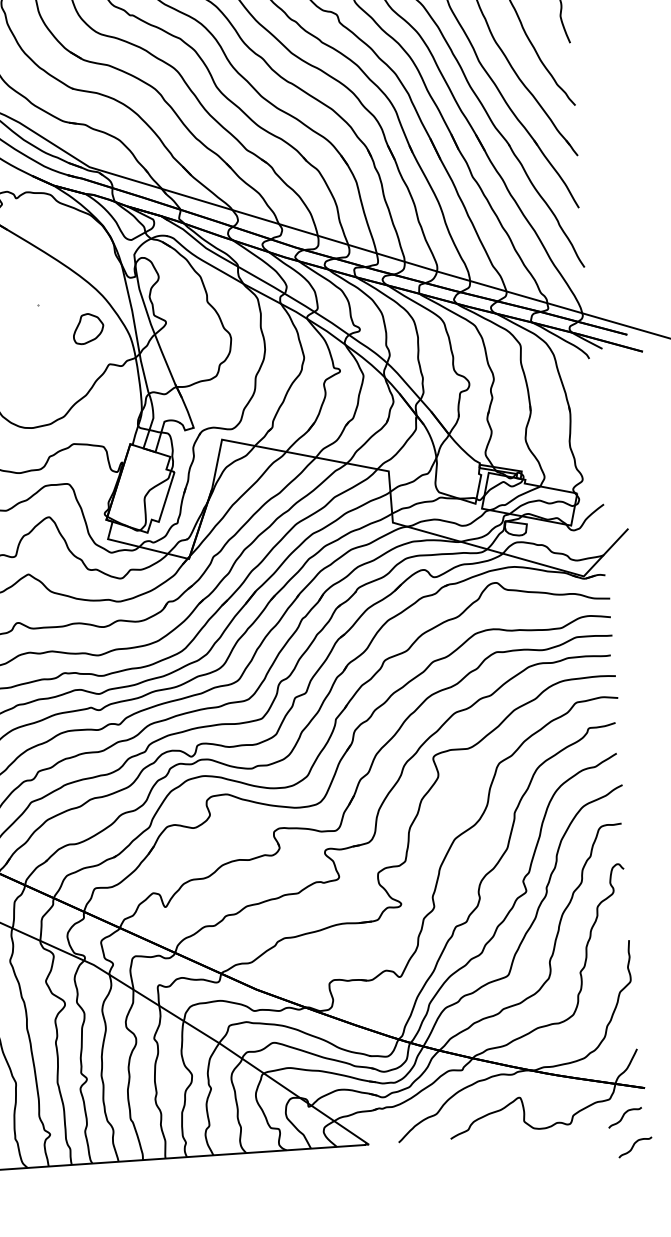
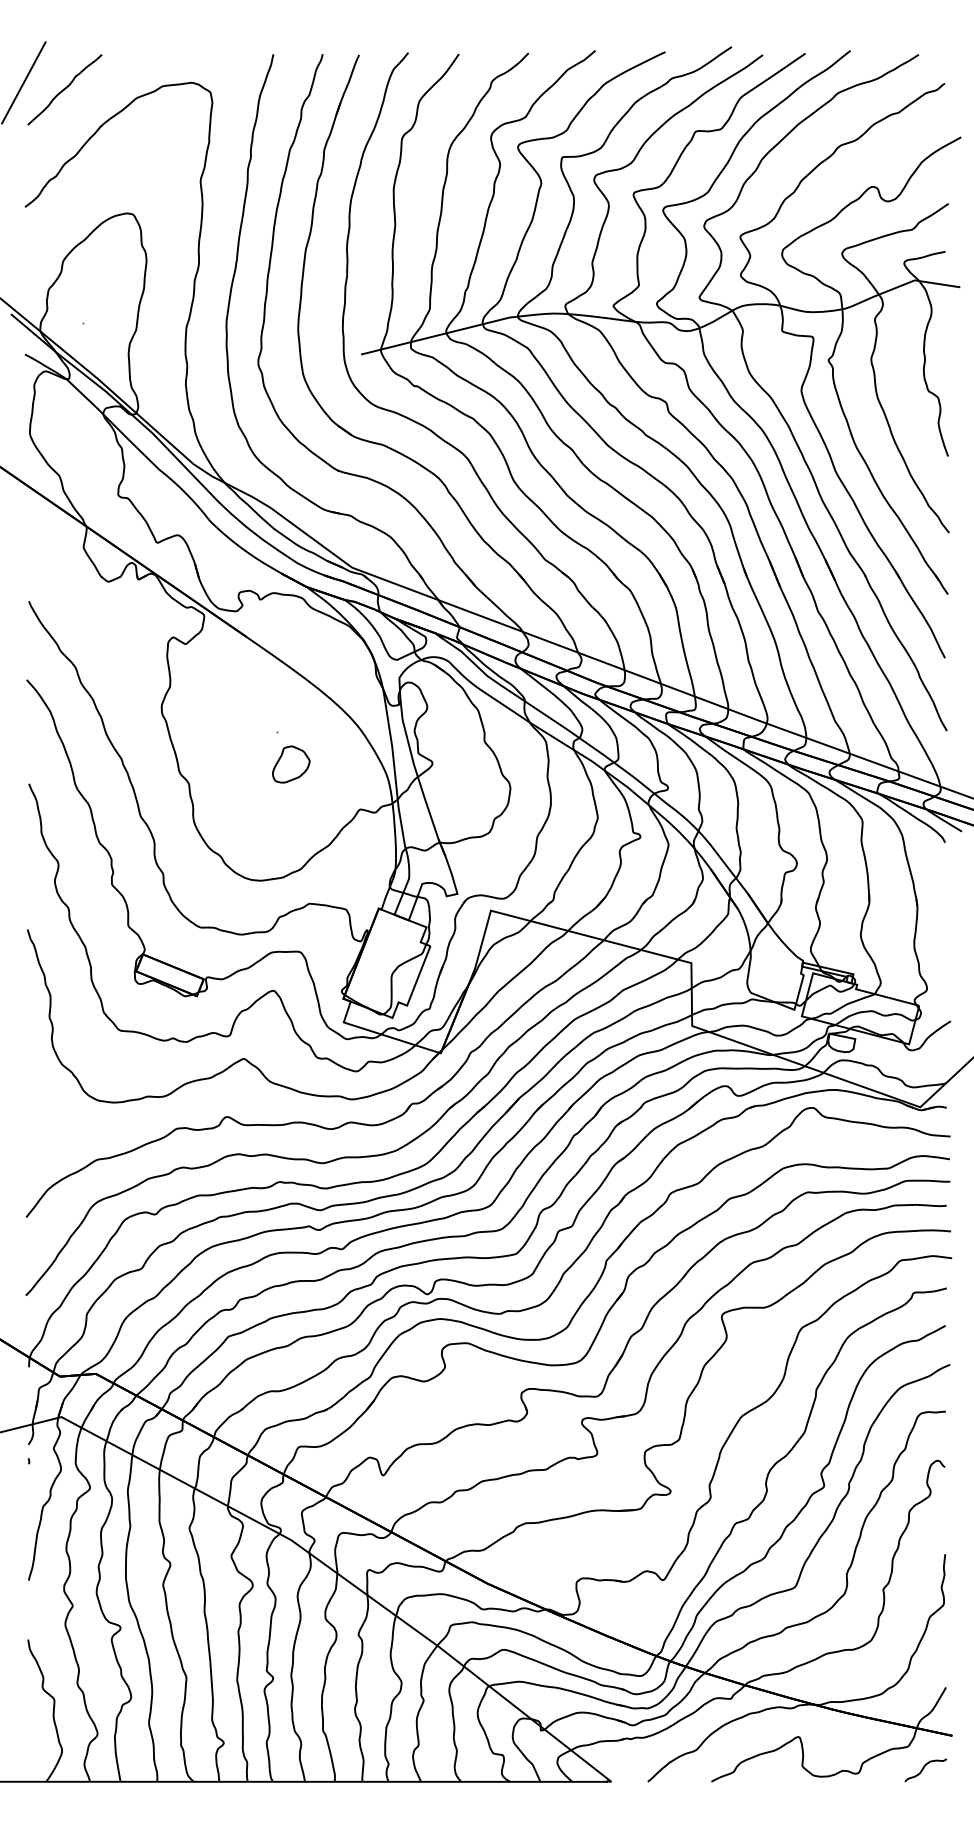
part: (88, 328) -> (291, 764), moved
curve: (634, 1146) -> (934, 1805), removed

